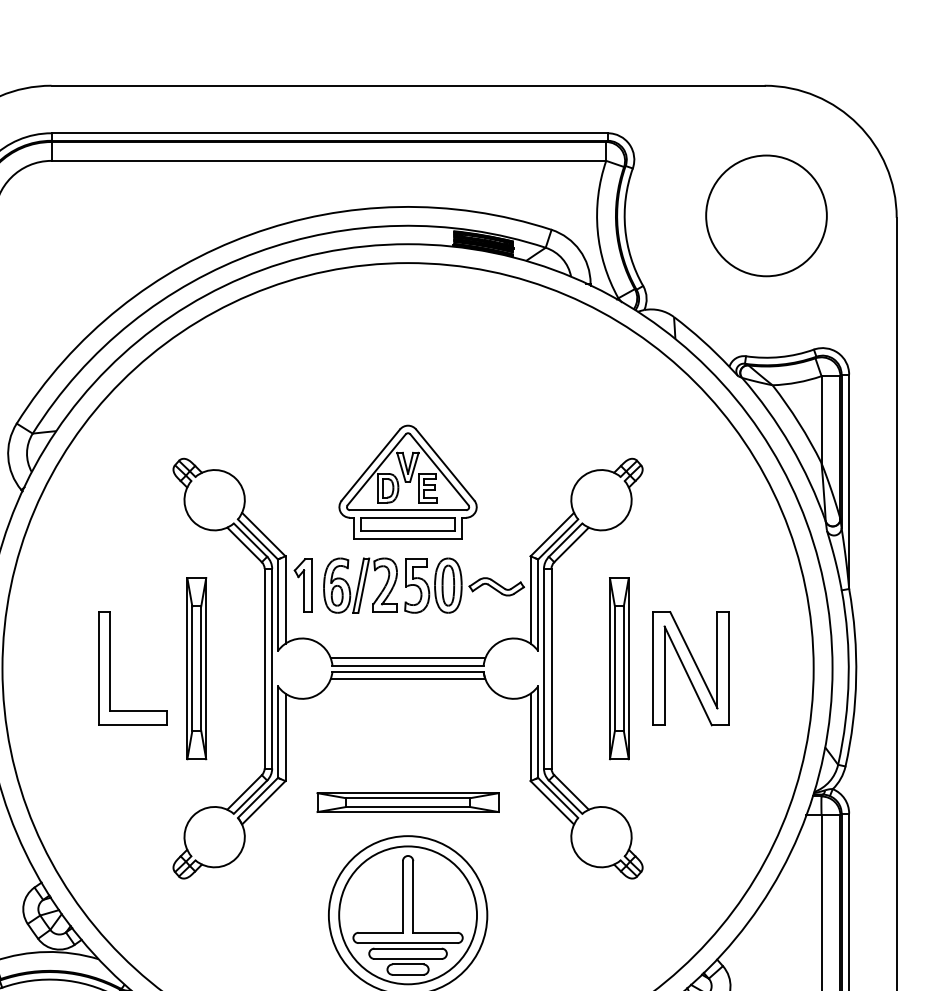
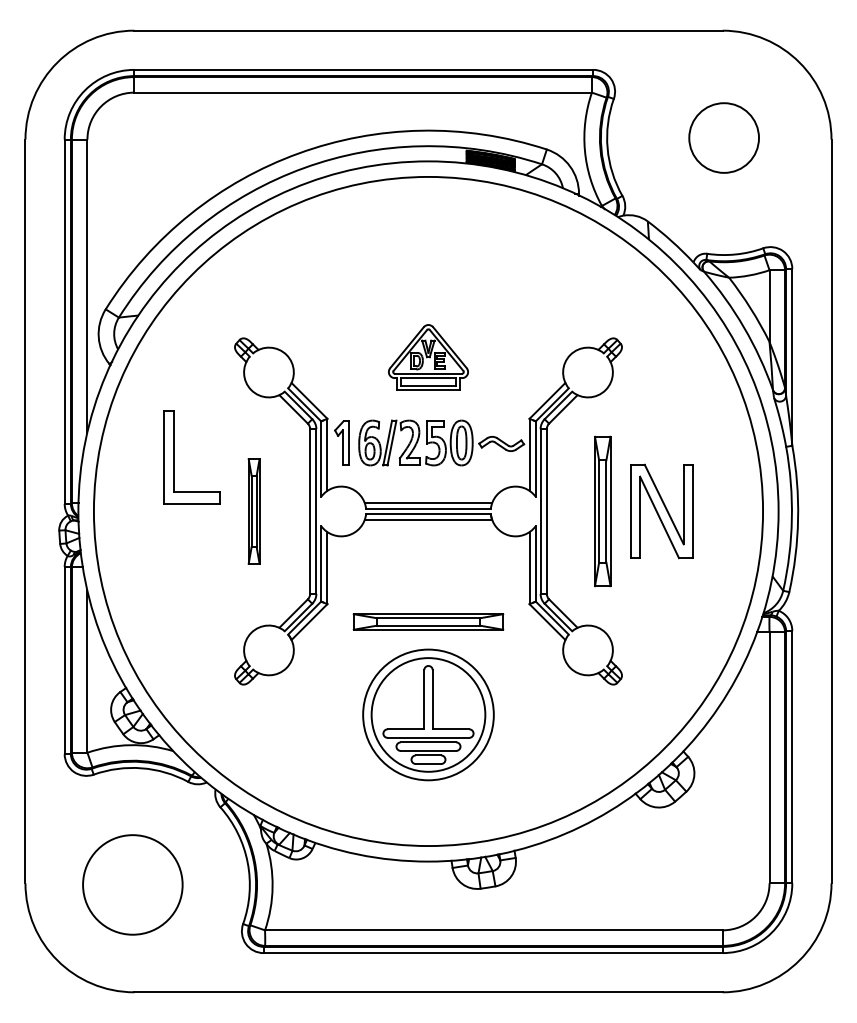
circle: (765, 215) -> (723, 137), size x0.7
part: (408, 481) -> (428, 357), size x0.7
part: (111, 668) -> (174, 457), moved
part: (195, 668) -> (253, 511), size x0.7

